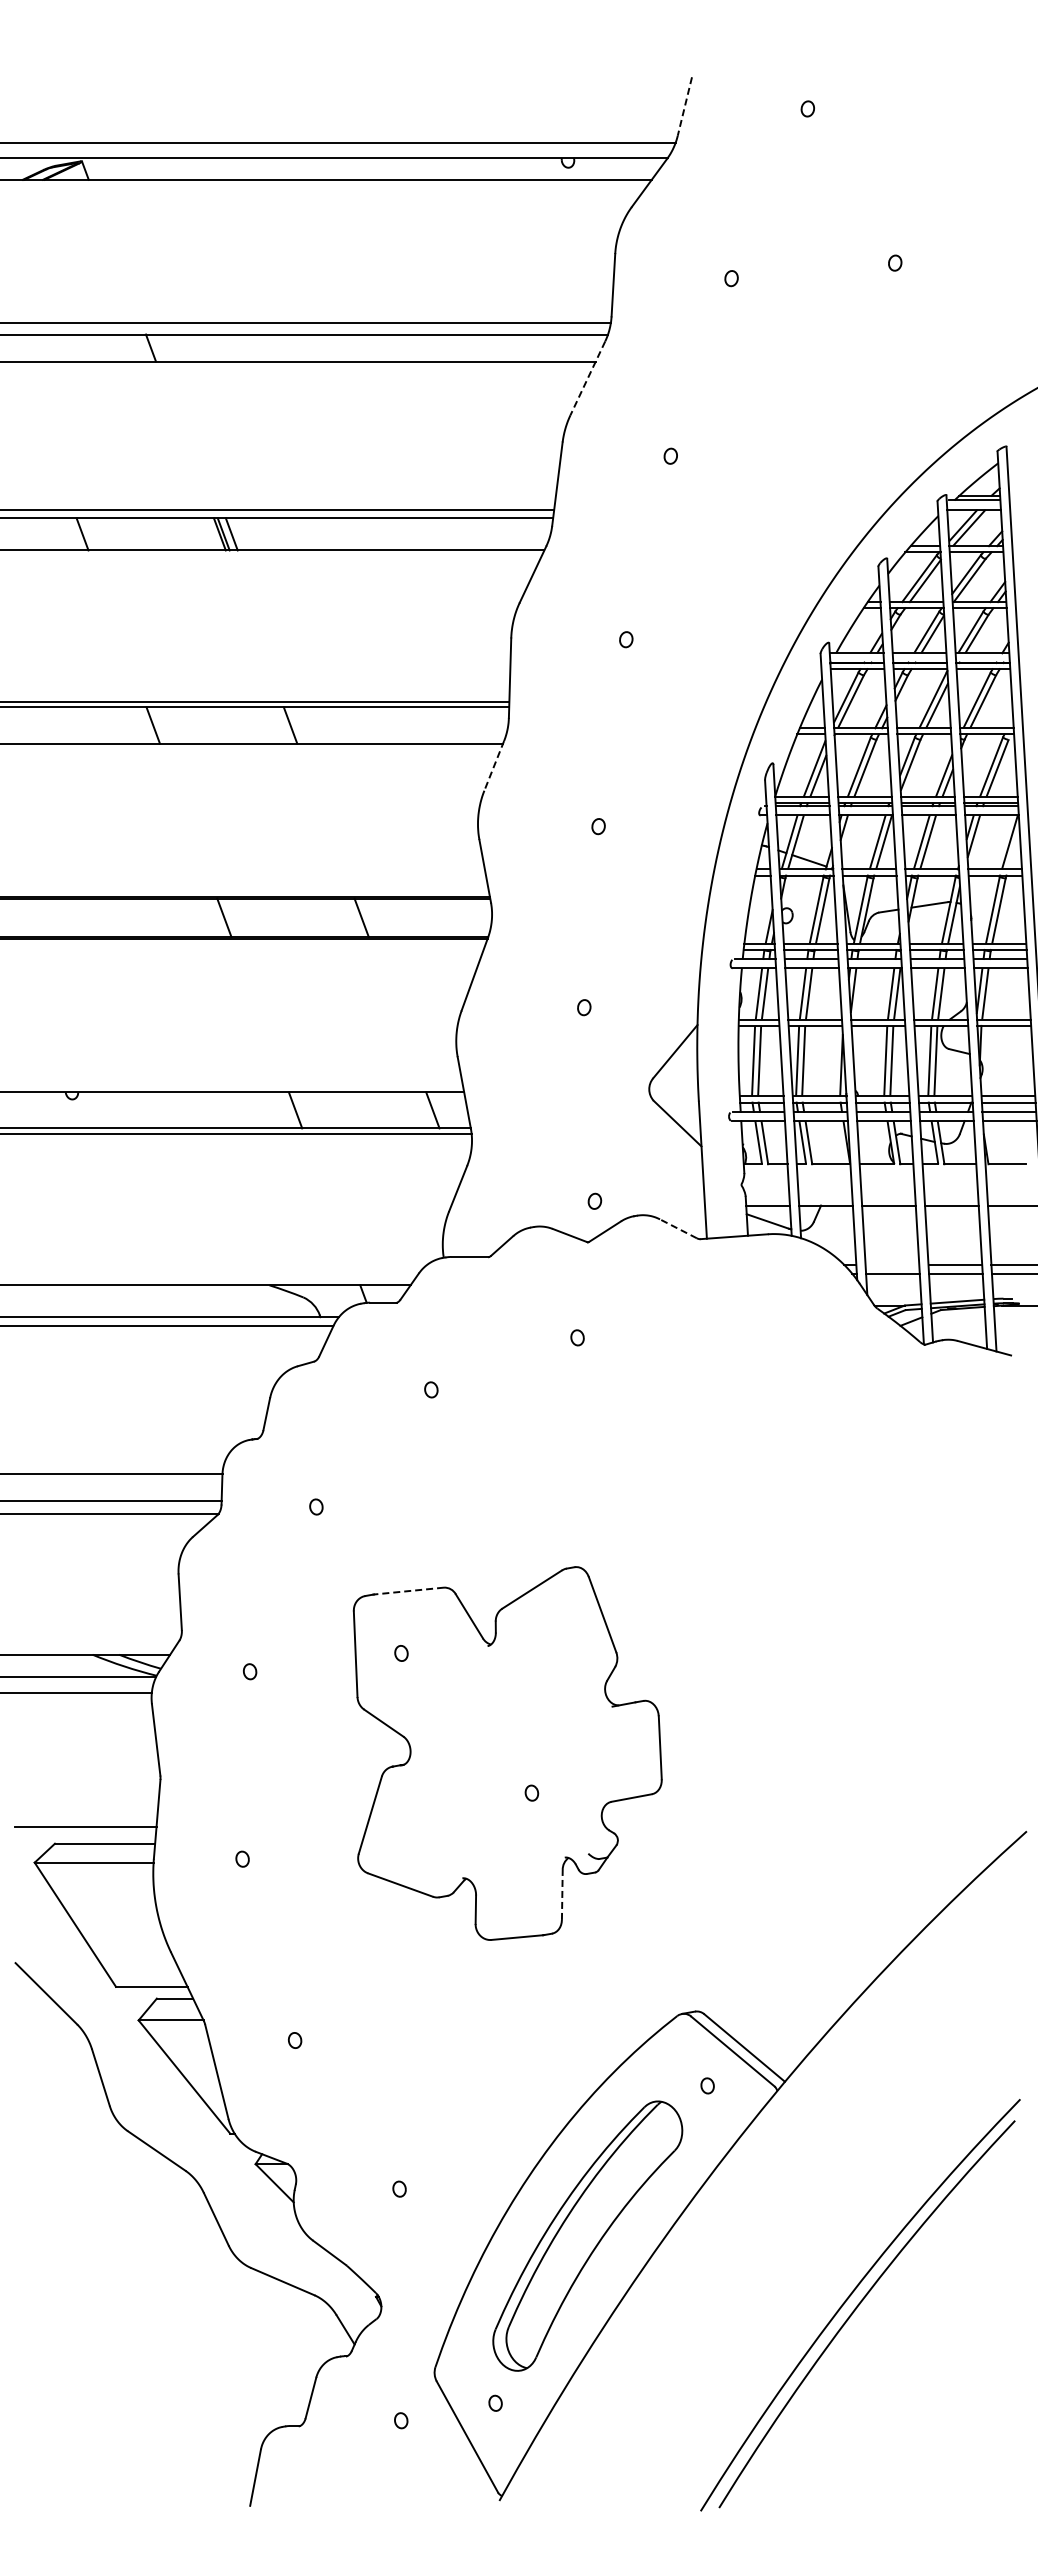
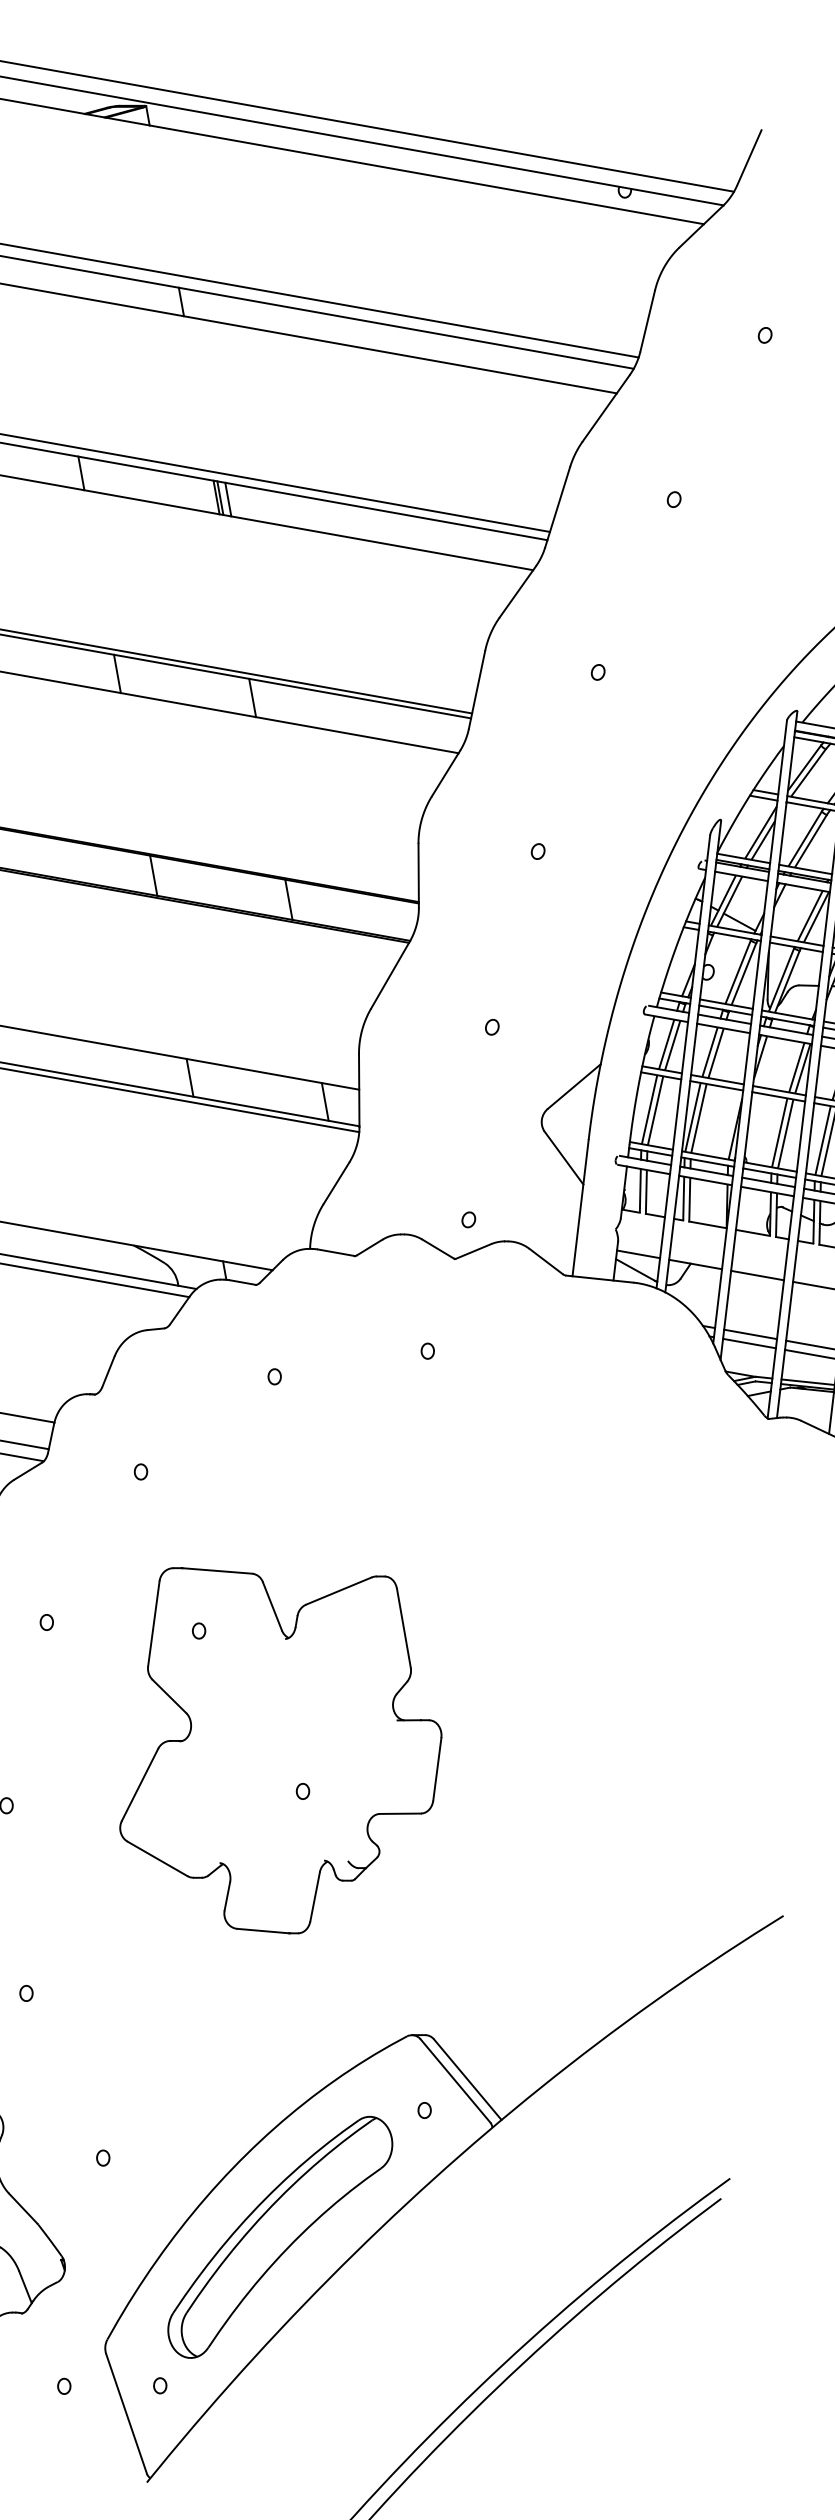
line: (684, 107) -> (748, 158), dashed -> solid
line: (587, 378) -> (605, 408), dashed -> solid
line: (494, 765) -> (446, 773), dashed -> solid
line: (678, 1228) -> (546, 1261), dashed -> solid
line: (892, 1264) -> (750, 1334), added
line: (408, 1591) -> (216, 1571), dashed -> solid
line: (562, 1894) -> (315, 1896), dashed -> solid

